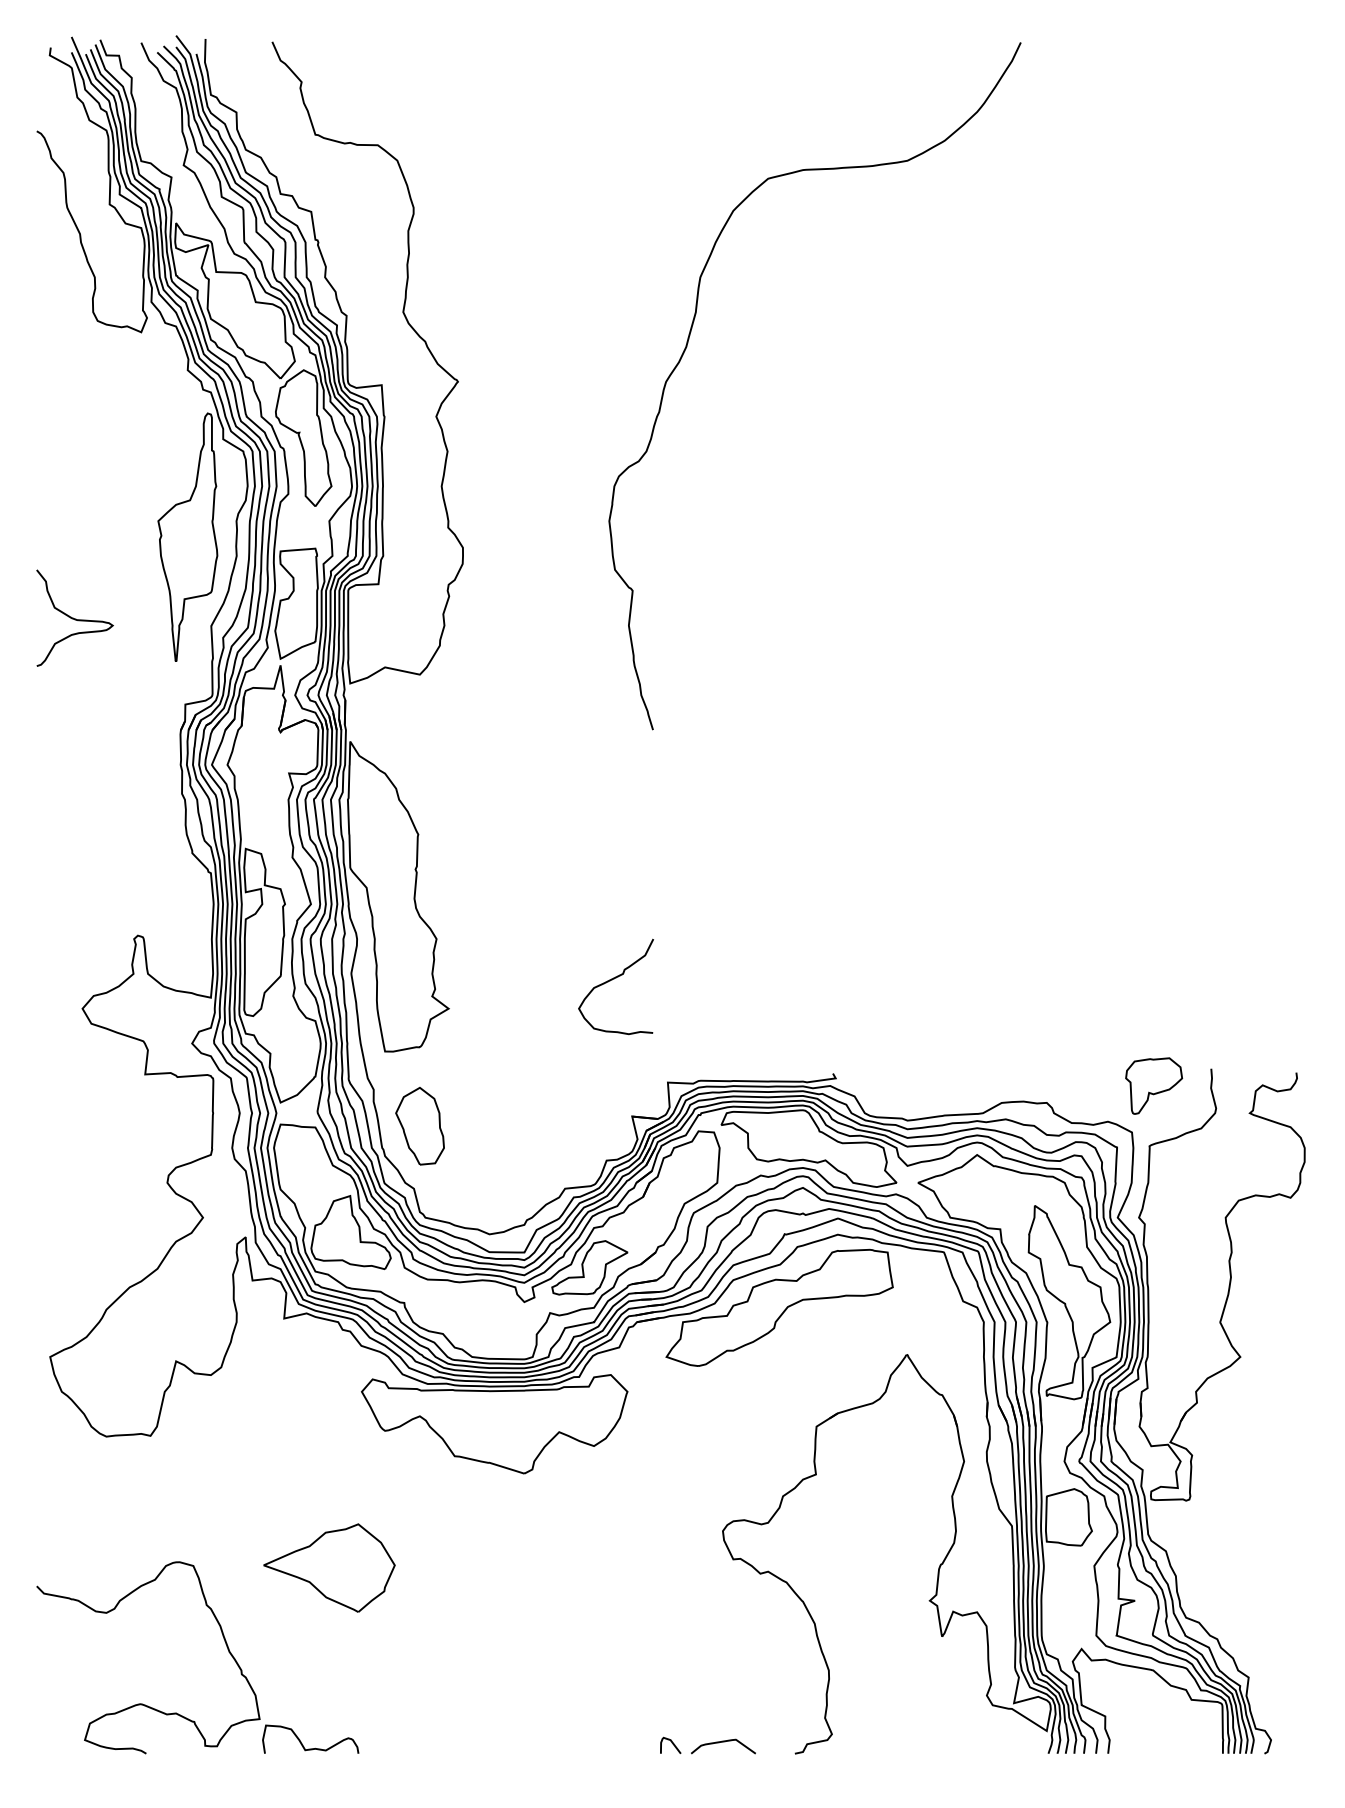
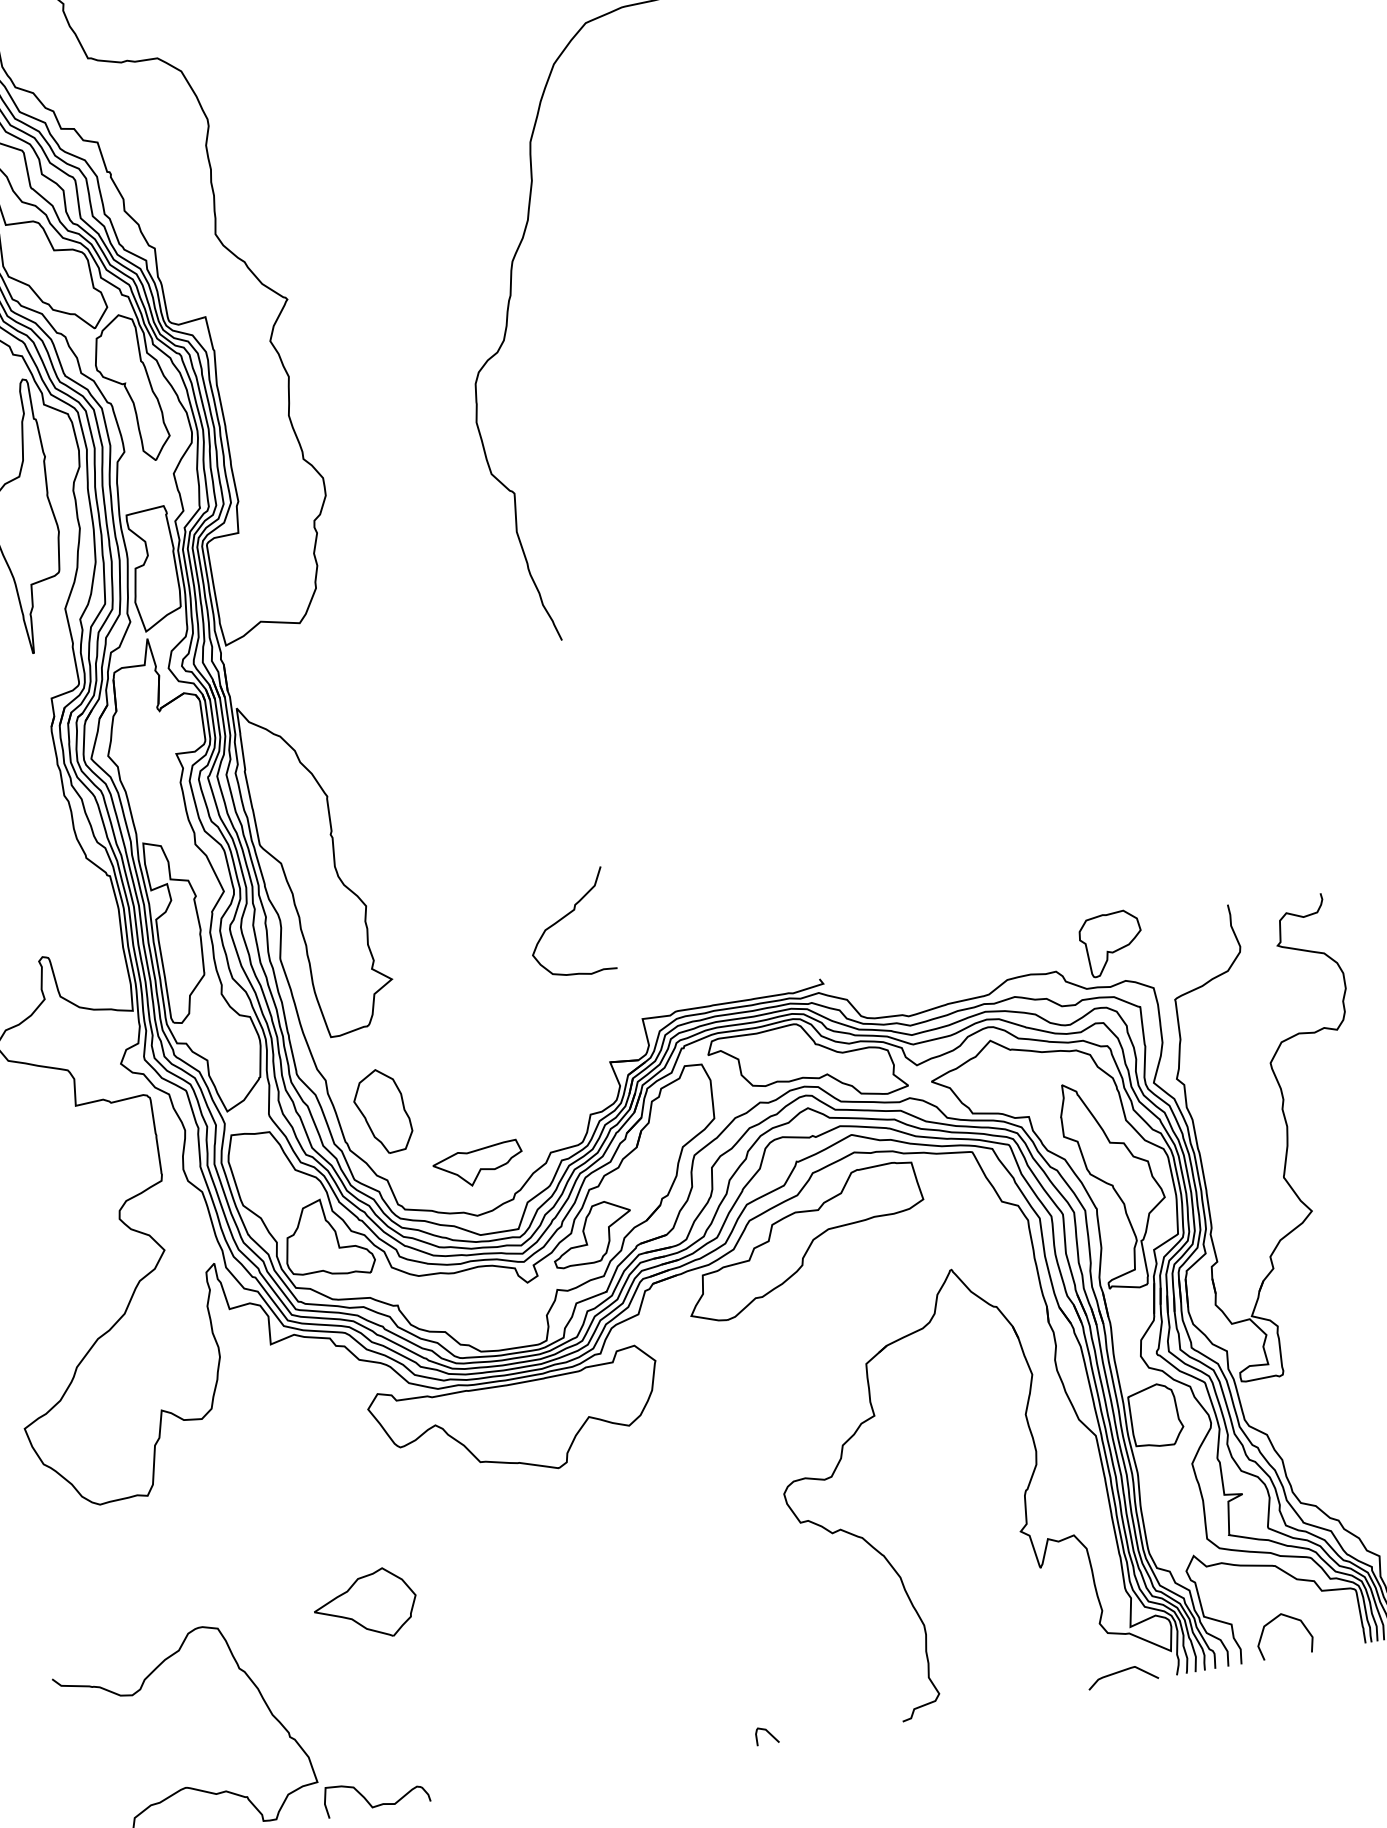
part: (1154, 1085) -> (1112, 942), moved
part: (497, 1188) -> (477, 1164), added
part: (329, 1567) -> (365, 1605), size x0.71
curve: (1143, 1719) -> (1273, 1620), added
curve: (723, 1742) -> (1121, 1672), moved

